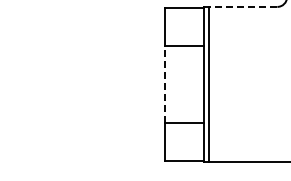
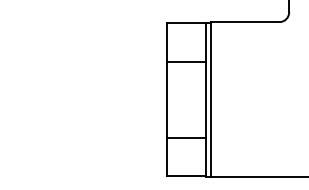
line: (242, 7) -> (244, 22), dashed -> solid
line: (165, 84) -> (167, 99), dashed -> solid

